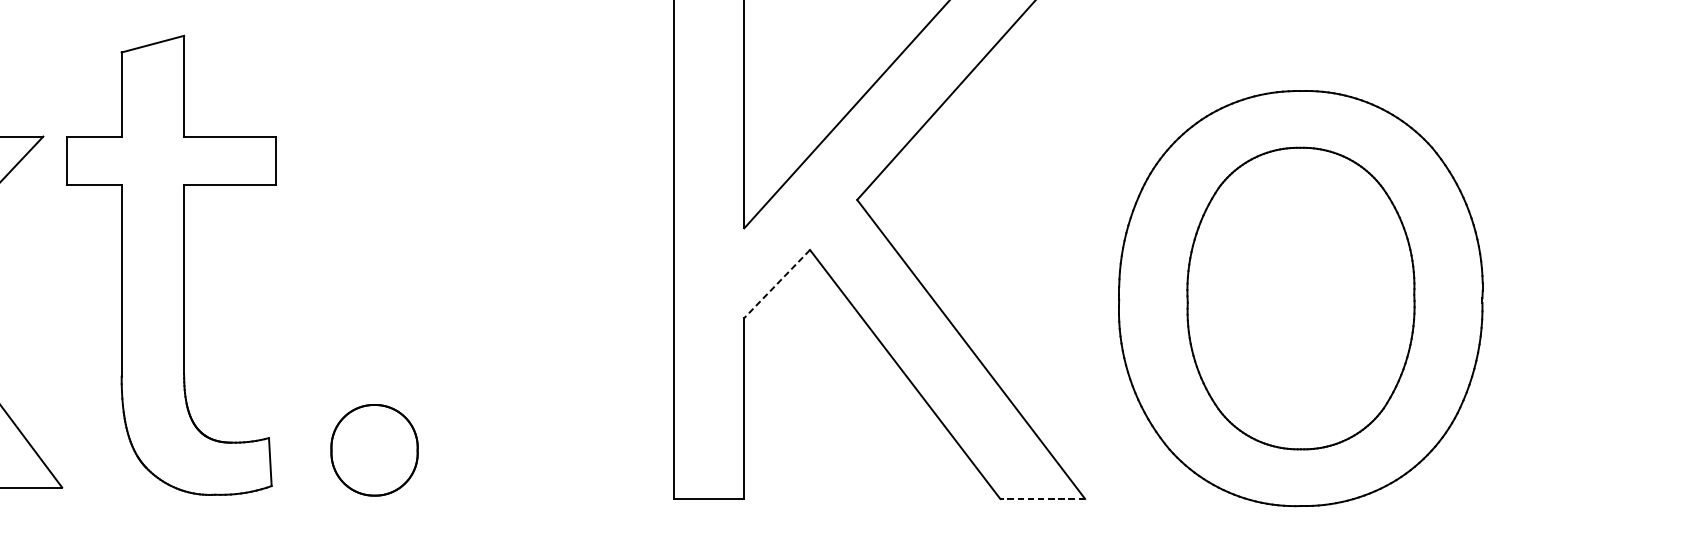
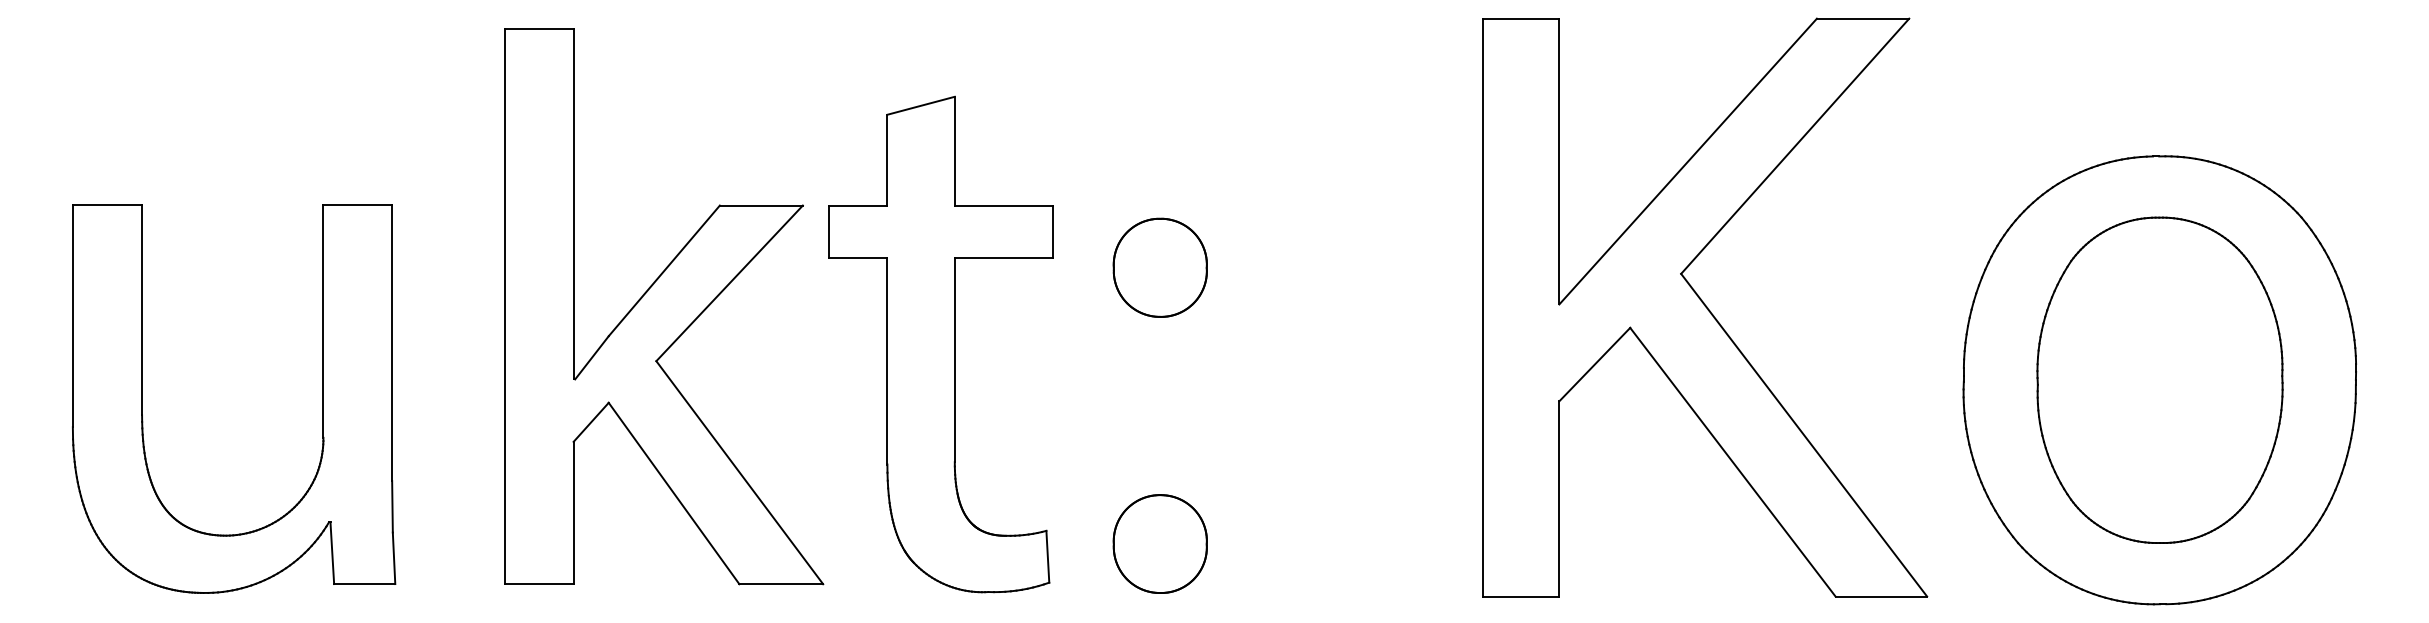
part: (373, 194) -> (1159, 267), added
line: (776, 283) -> (1594, 364), dashed -> solid
line: (1042, 498) -> (1881, 596), dashed -> solid

